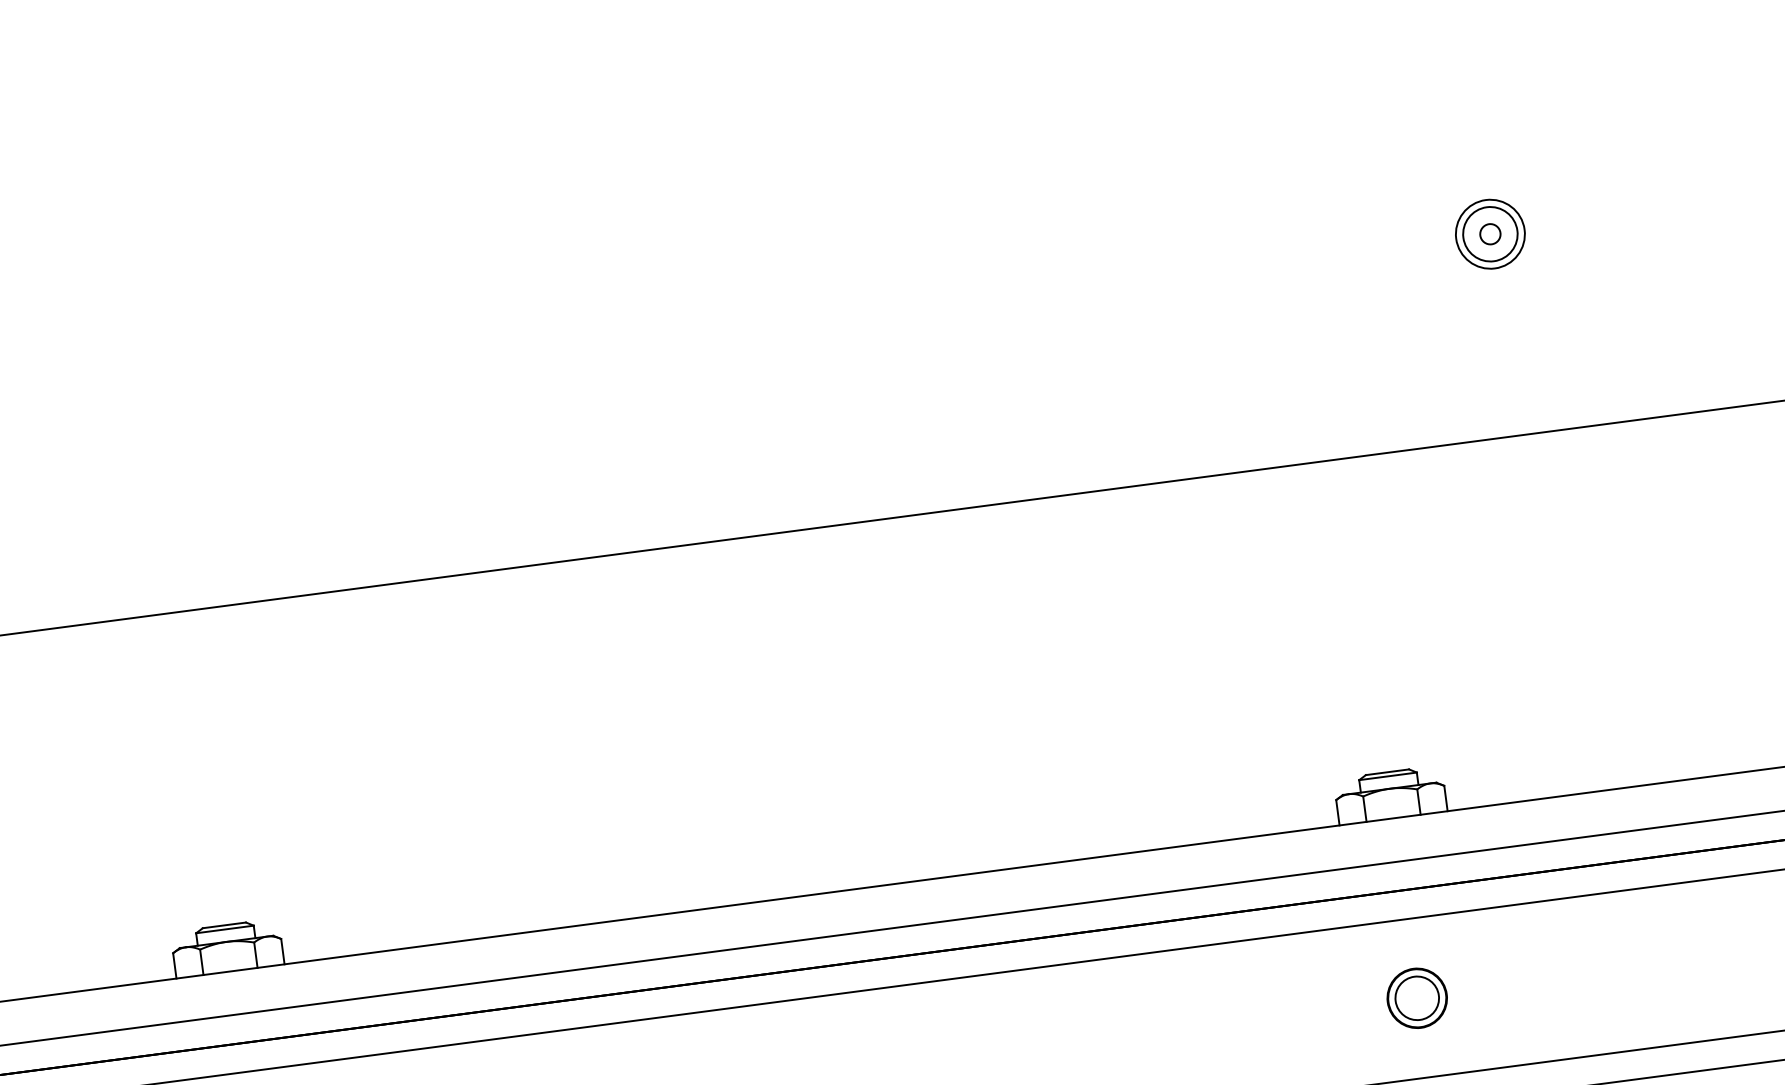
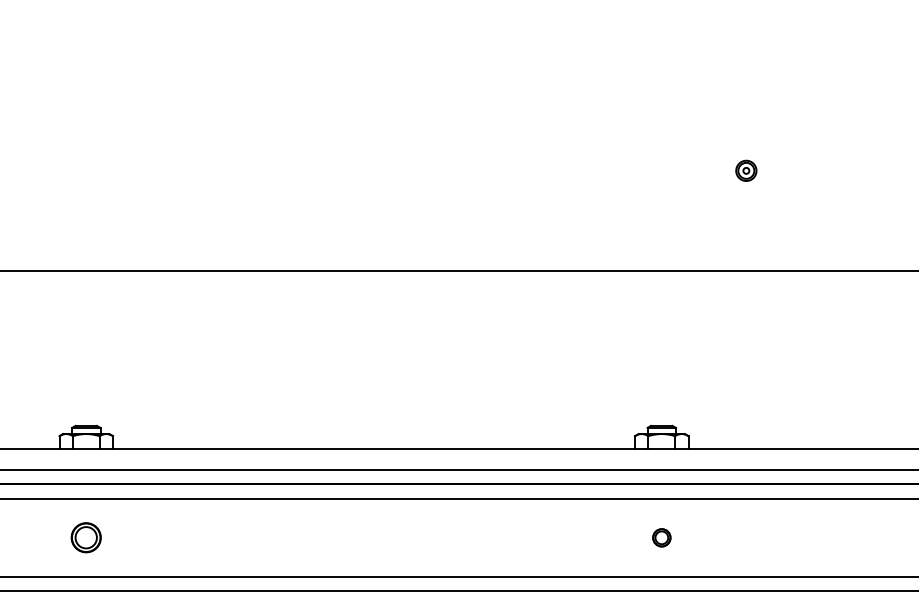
part: (1490, 233) -> (746, 170), size x0.6
part: (1416, 997) -> (661, 537), size x0.6

